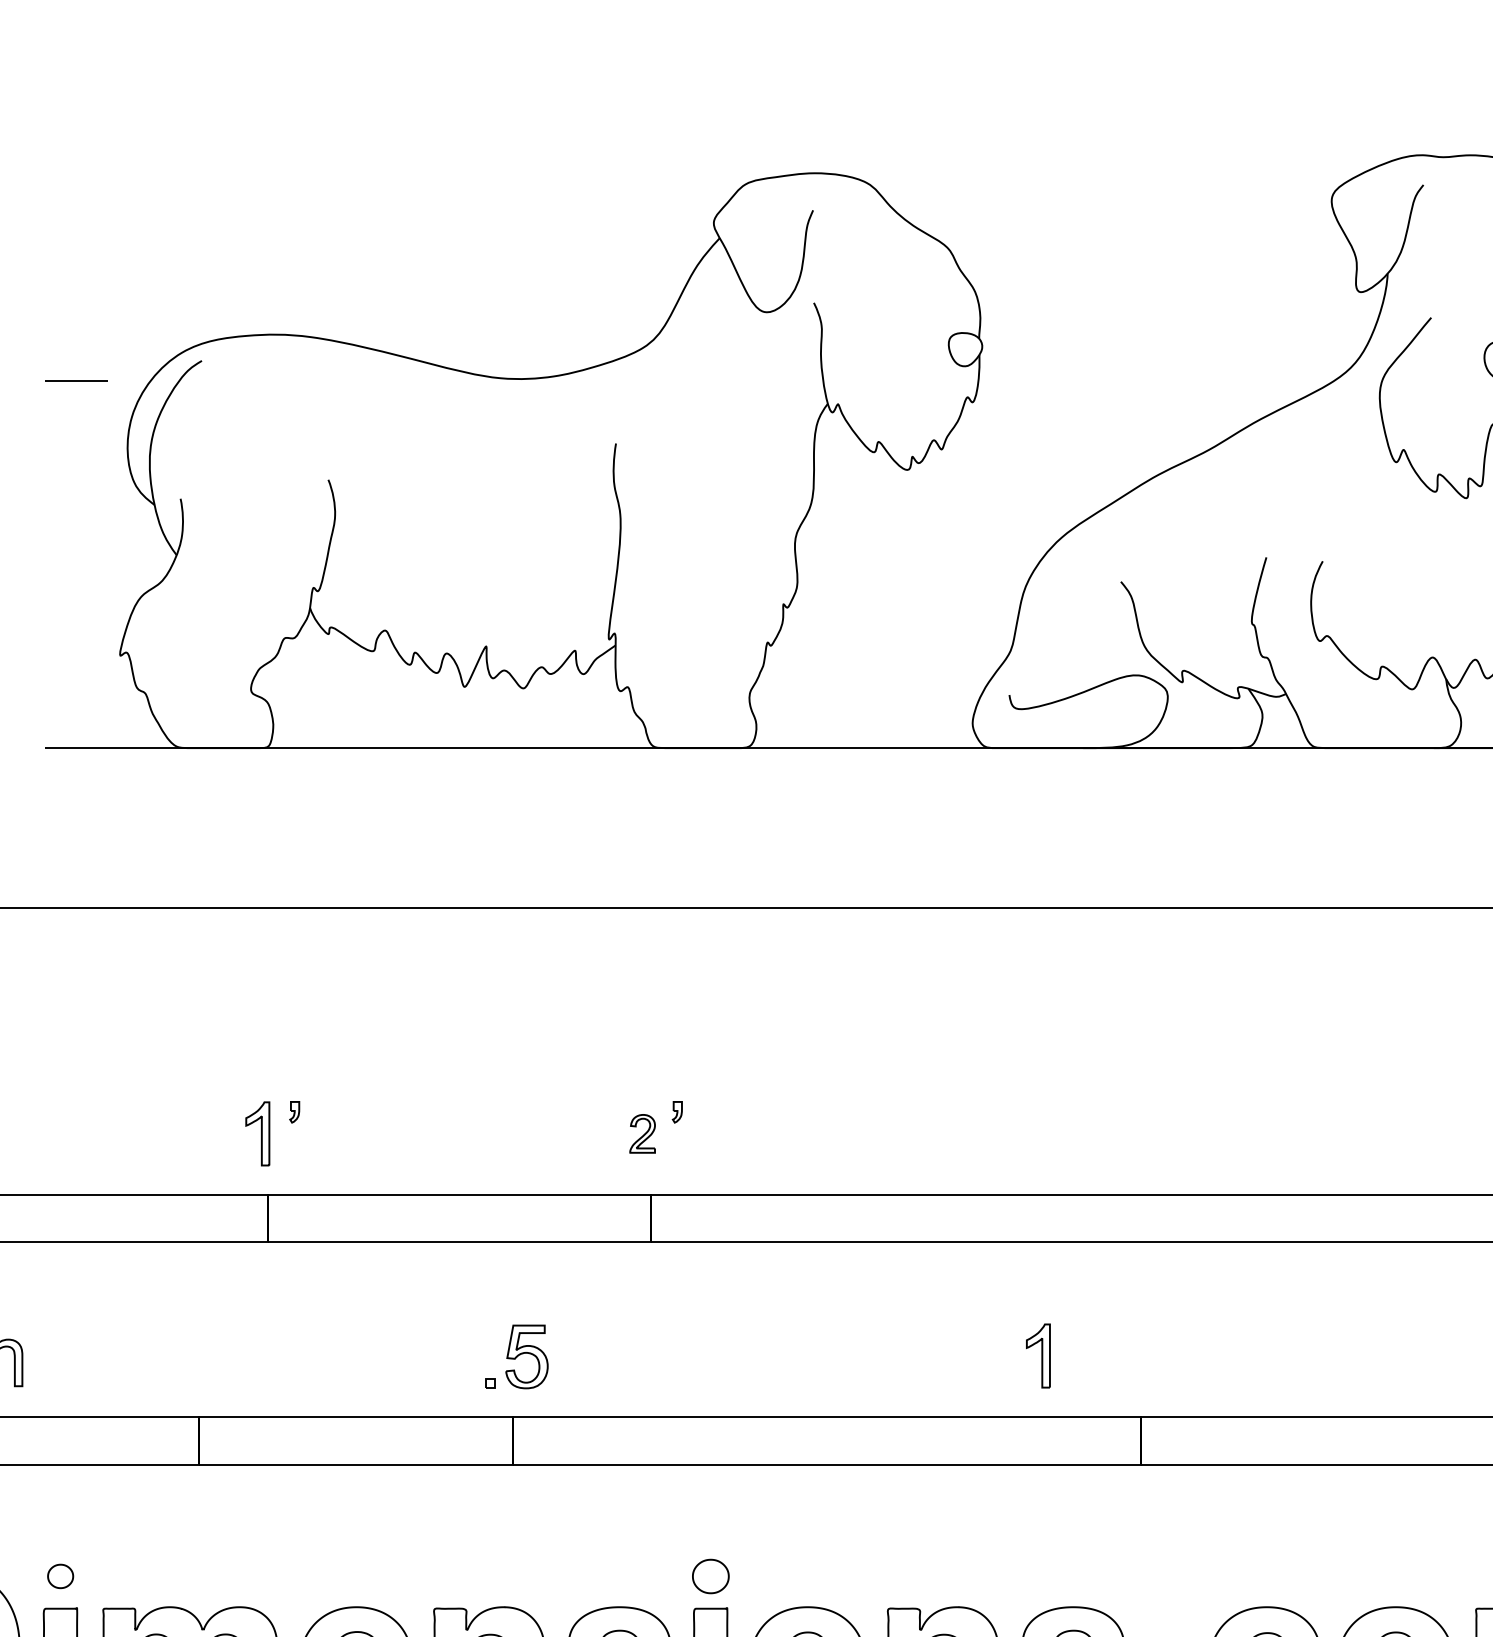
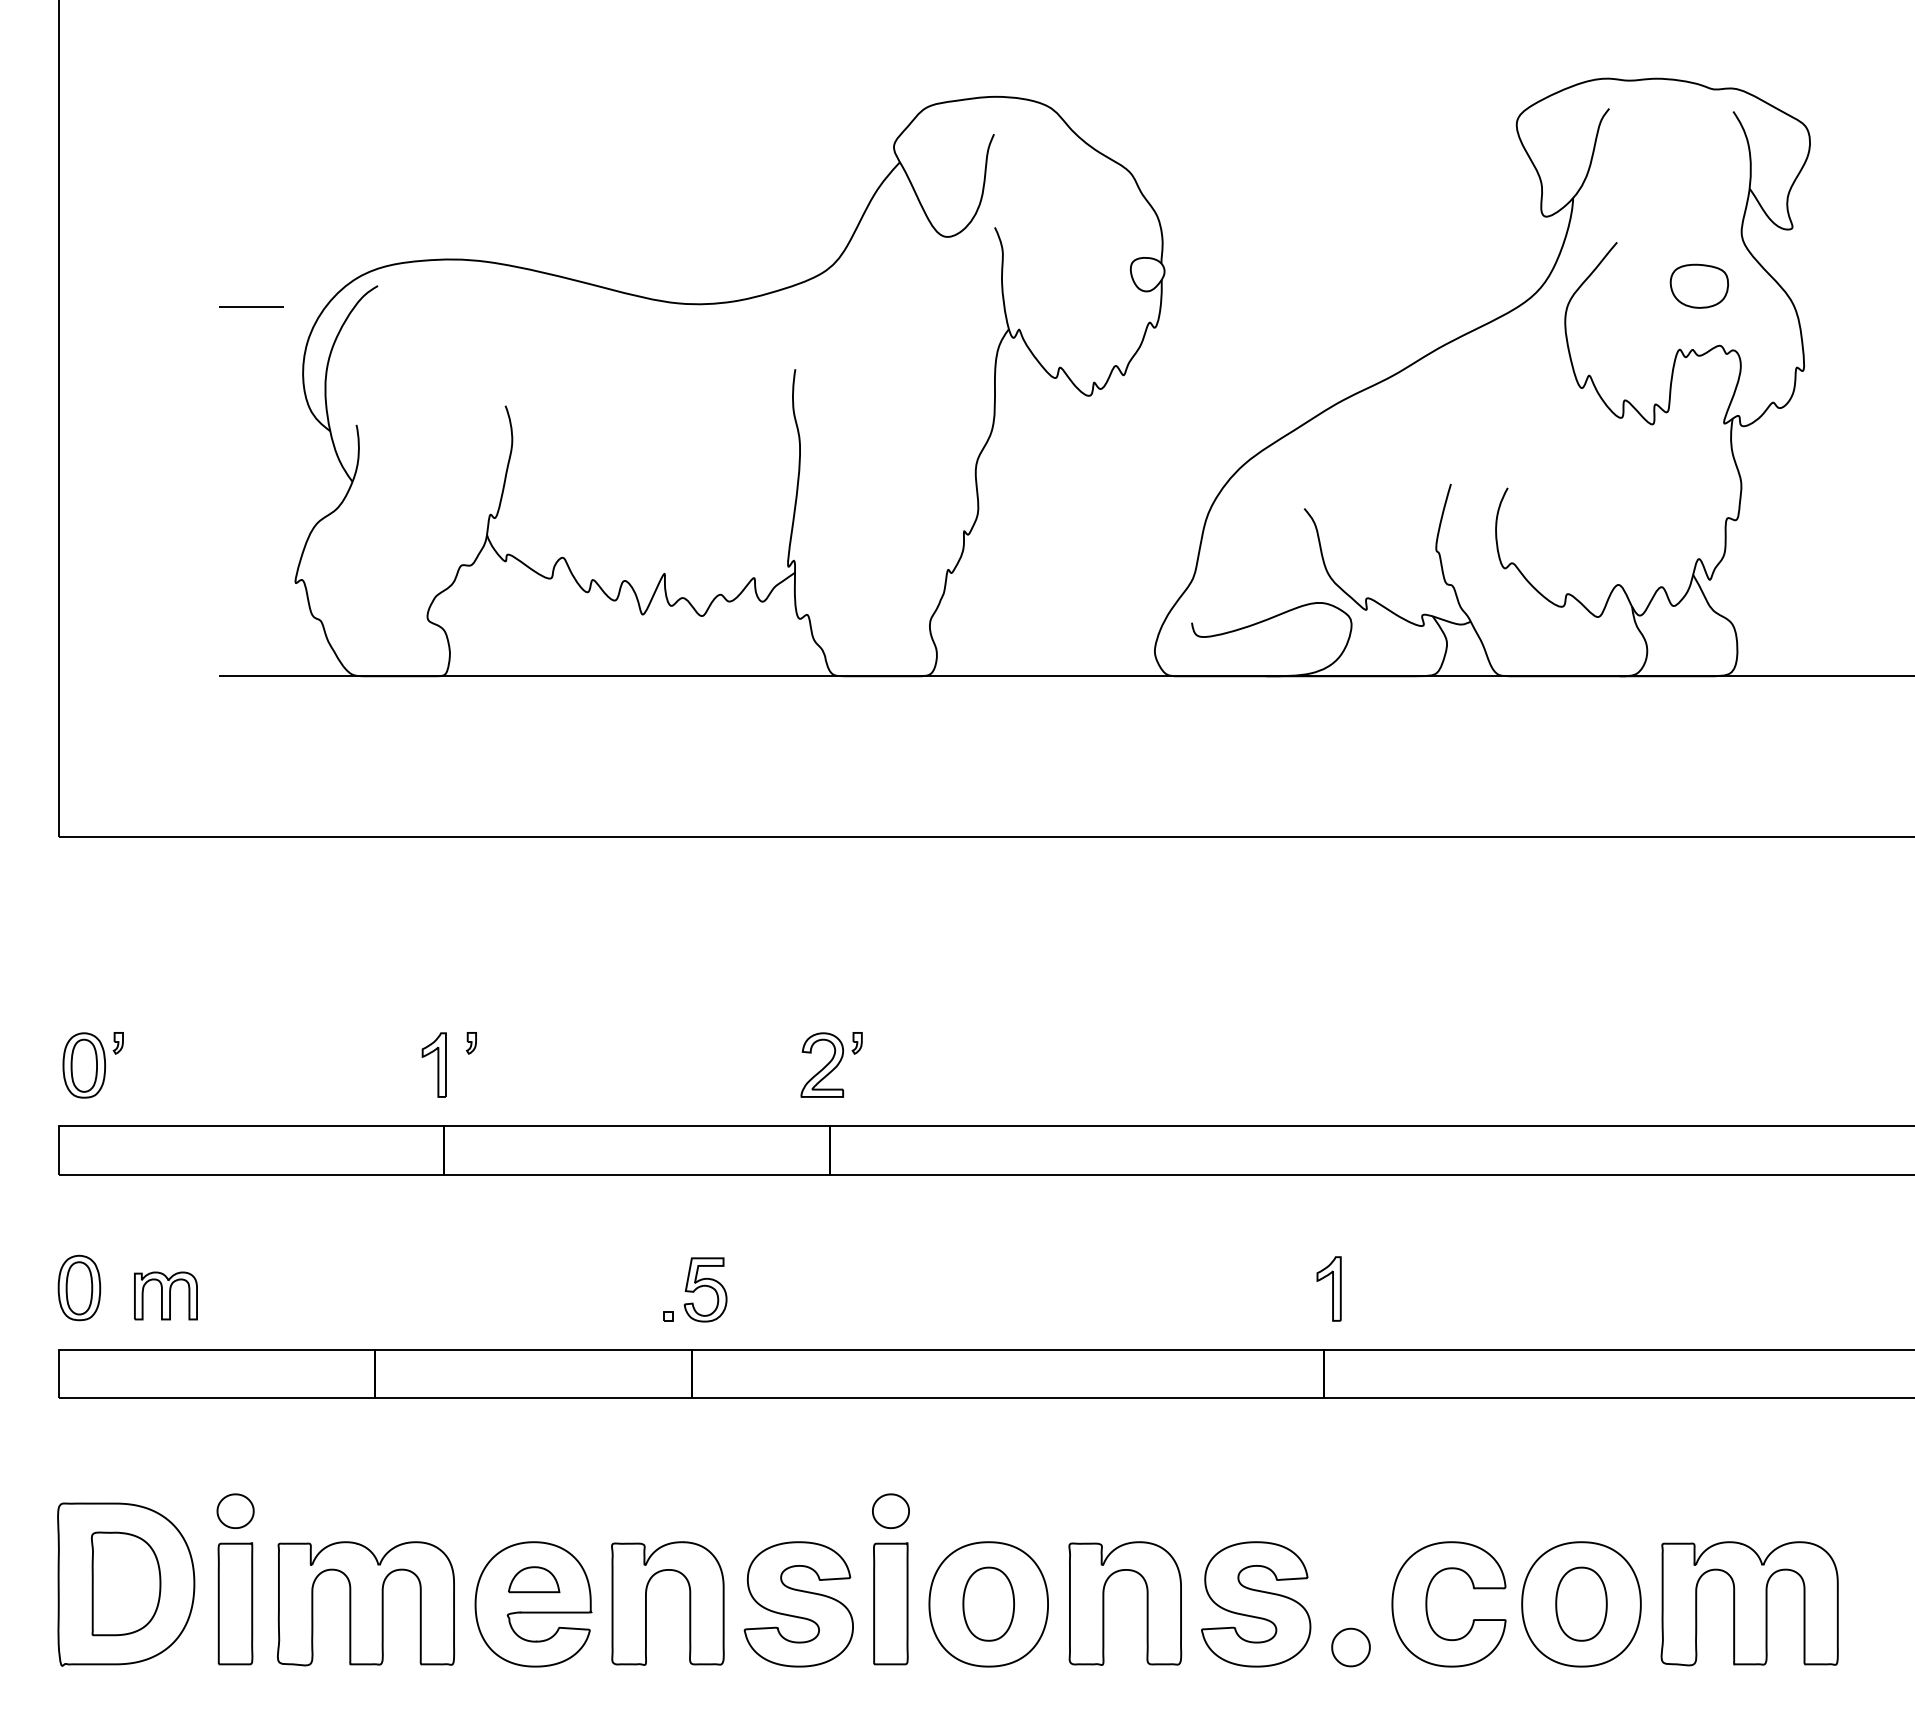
part: (641, 1133) -> (821, 1064), size x1.67
part: (1037, 1355) -> (1328, 1288), moved
part: (60, 1575) -> (235, 1510), size x1.43

